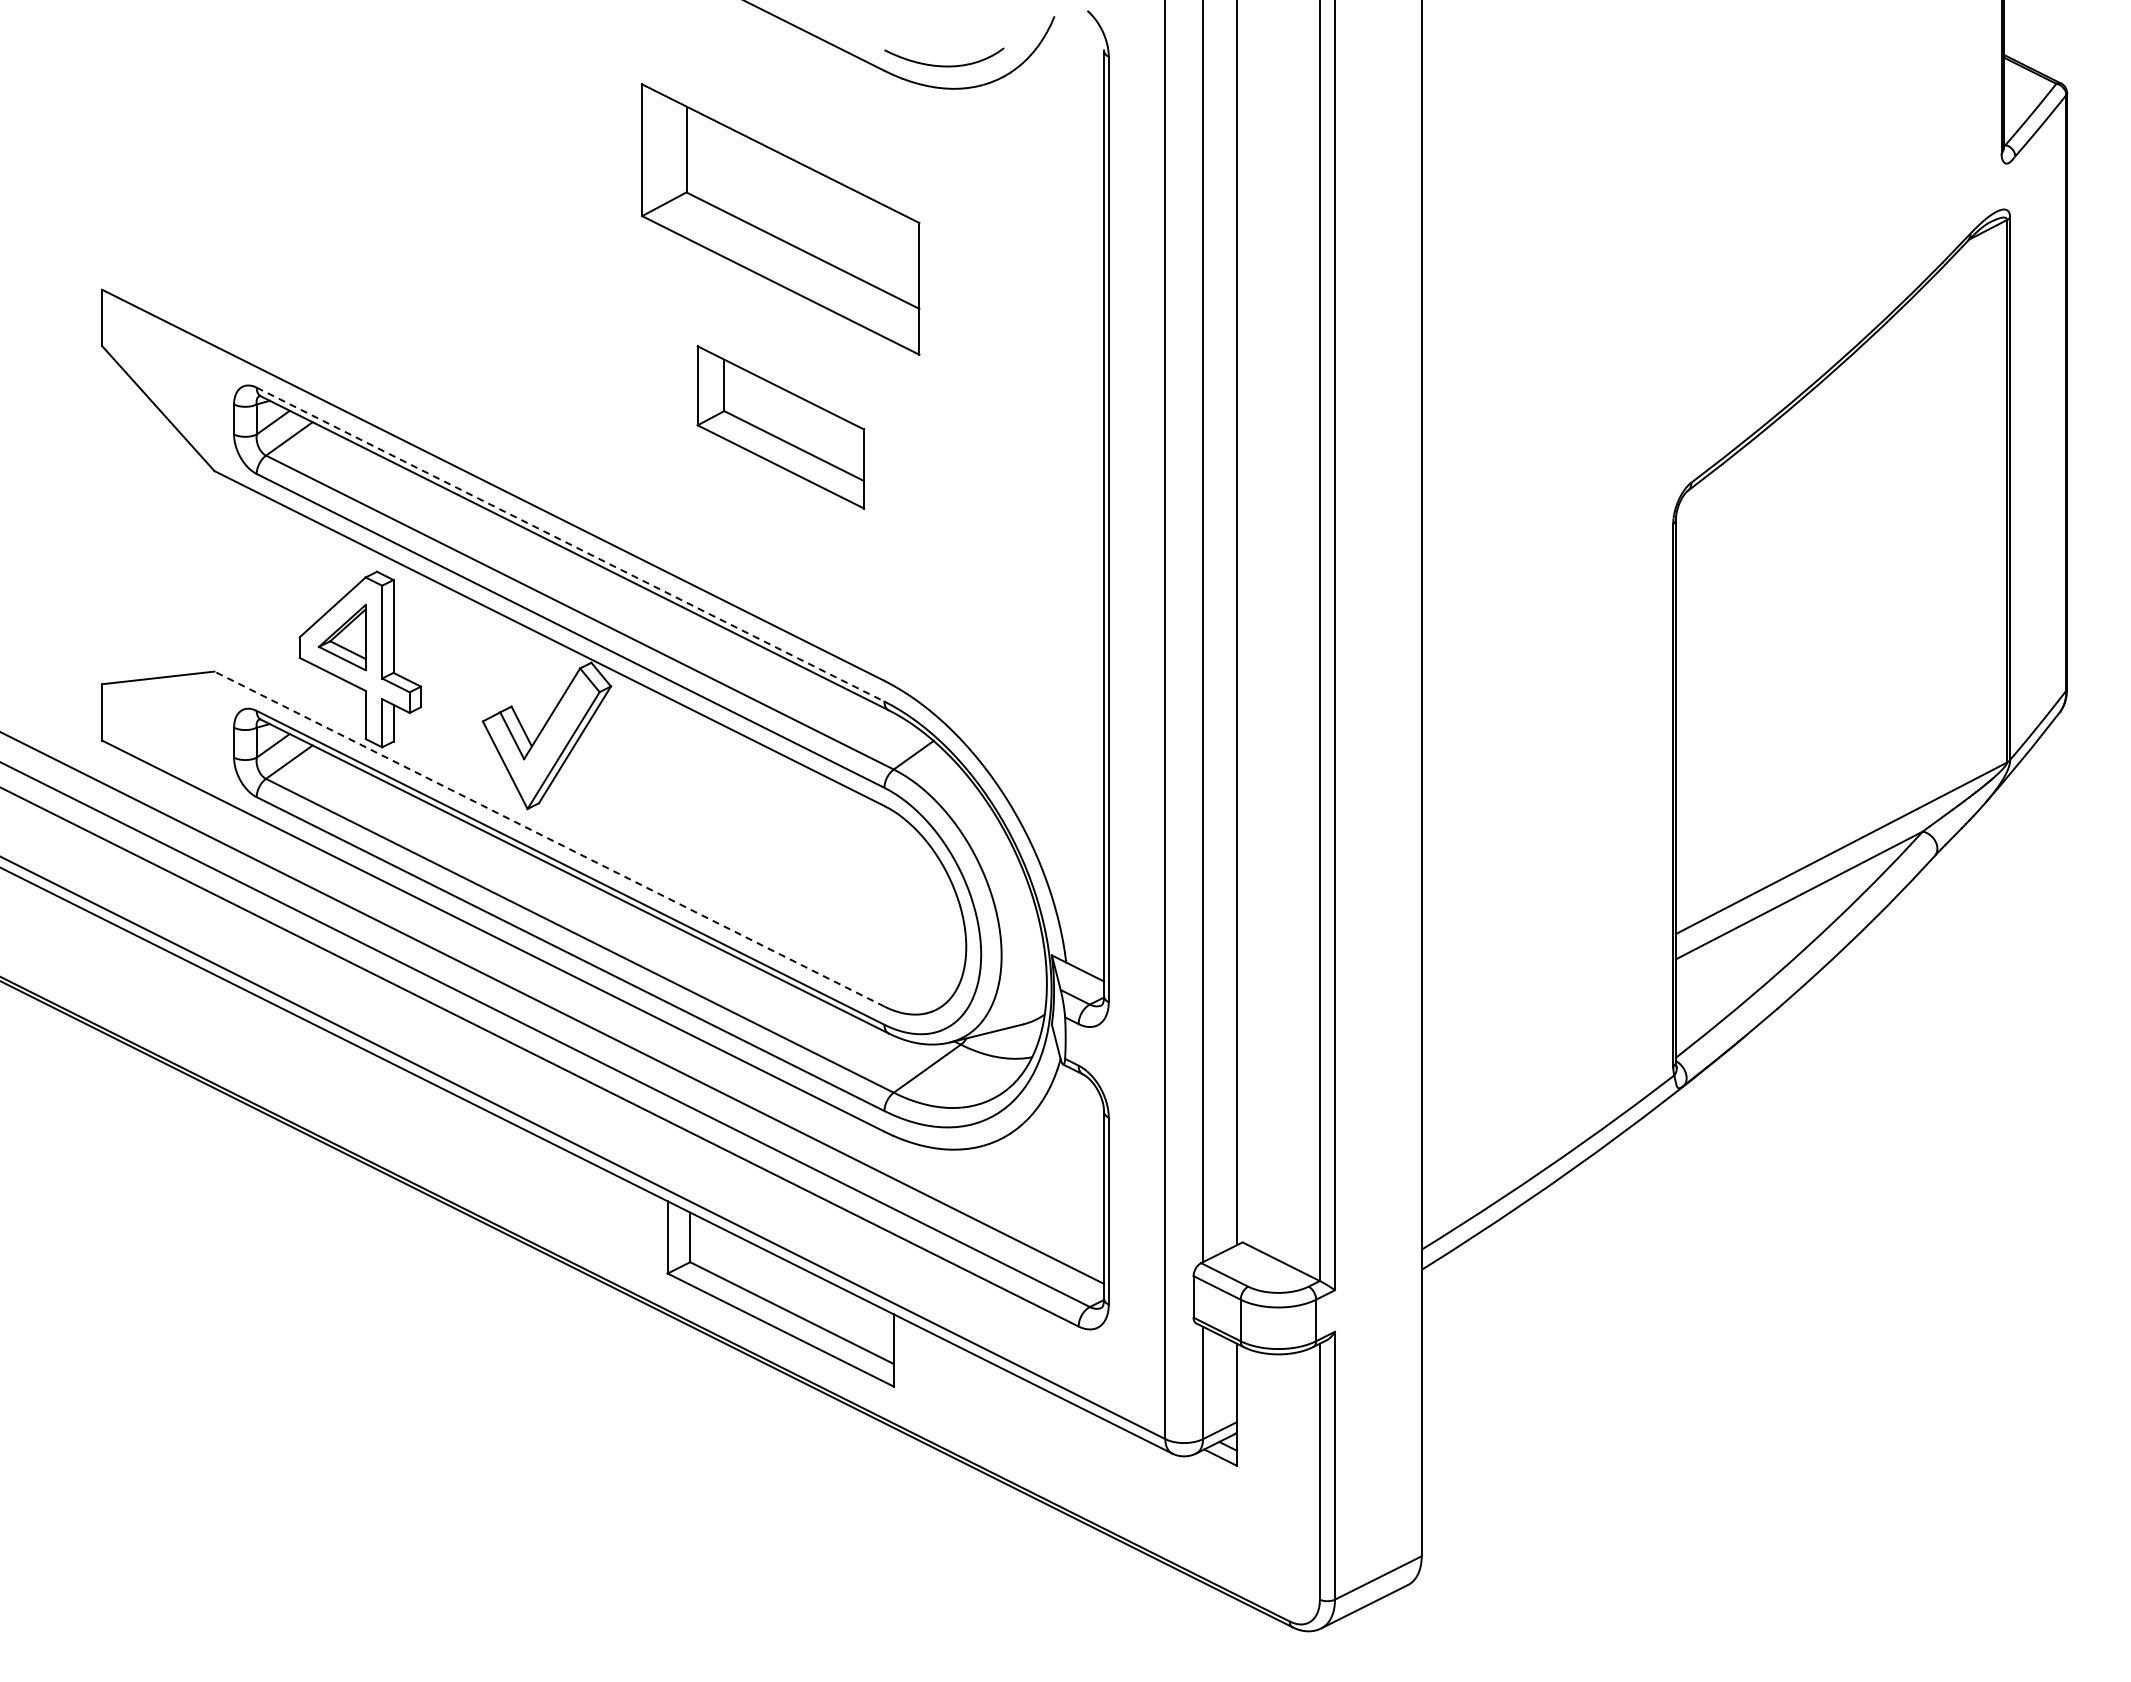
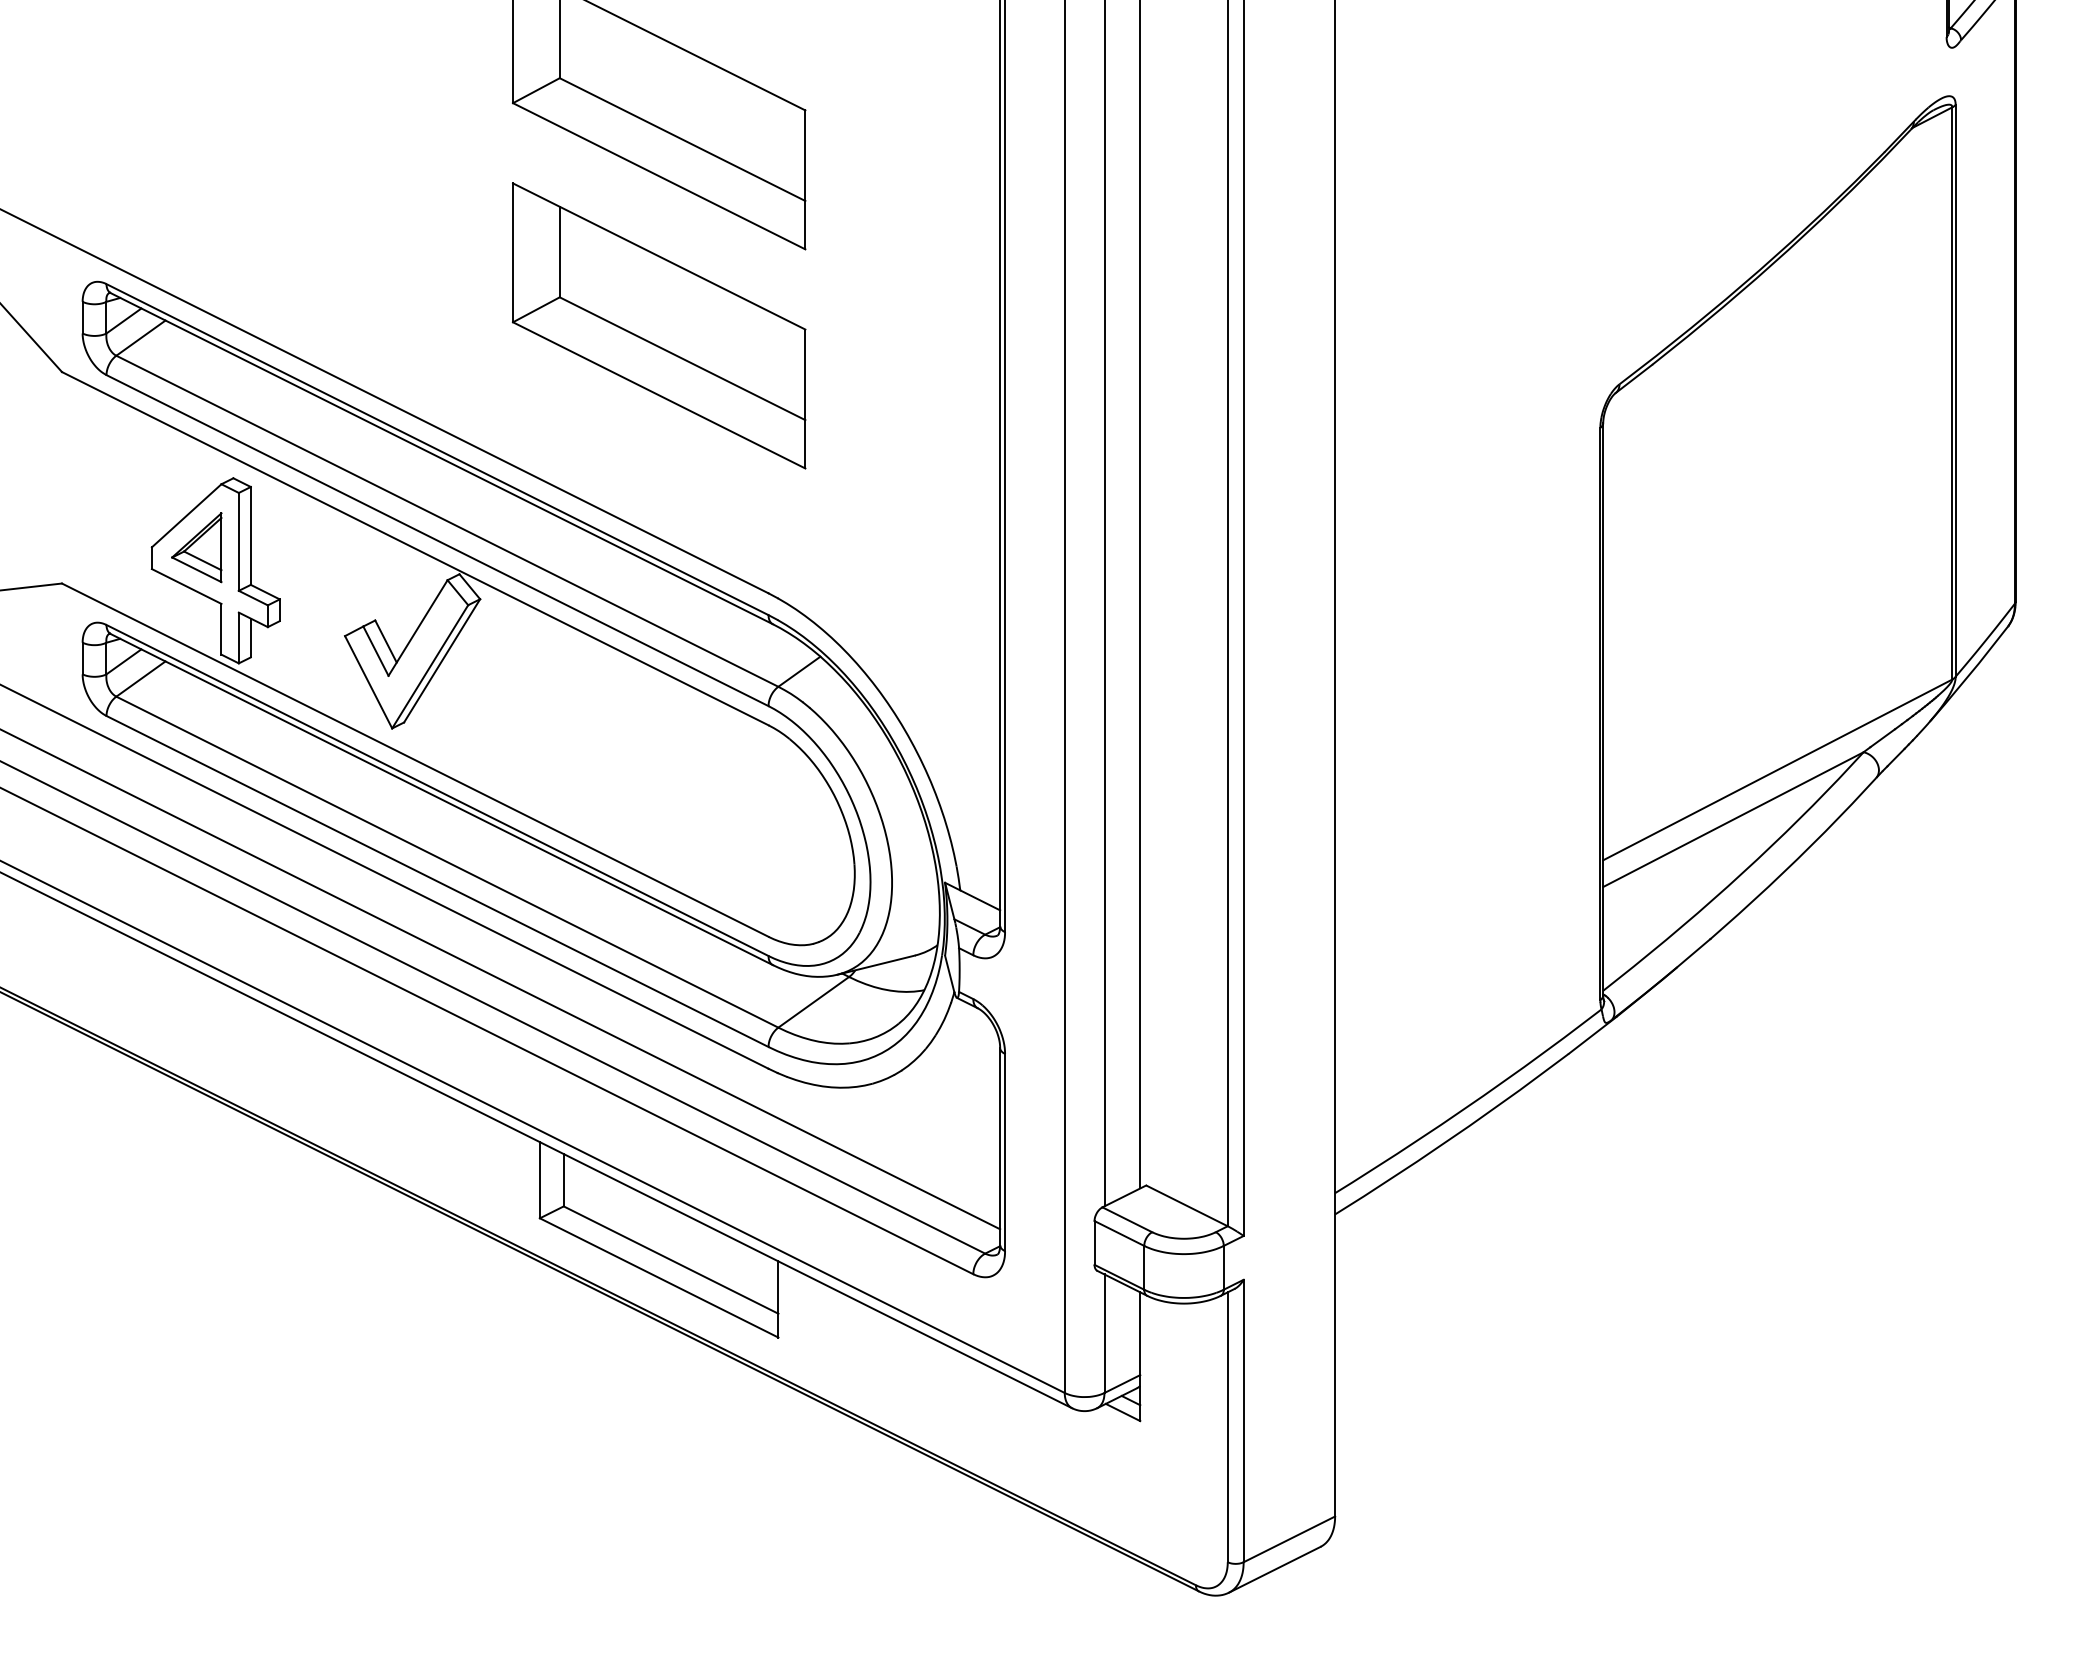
part: (780, 427) -> (658, 326), size x1.67
line: (570, 544) -> (437, 449), dashed -> solid
line: (549, 839) -> (415, 760), dashed -> solid

